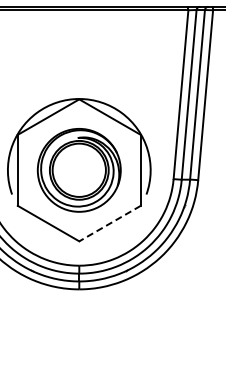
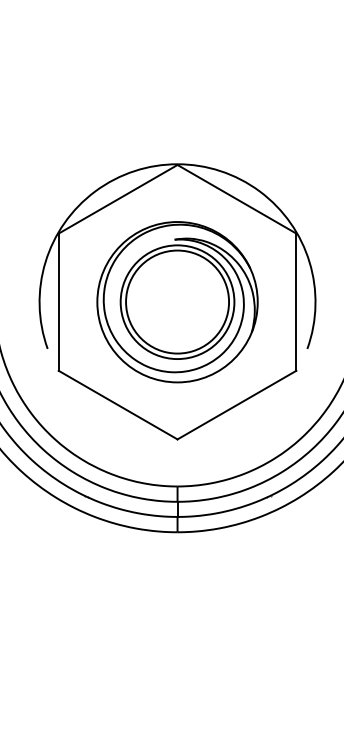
line: (109, 223) -> (235, 404), dashed -> solid

